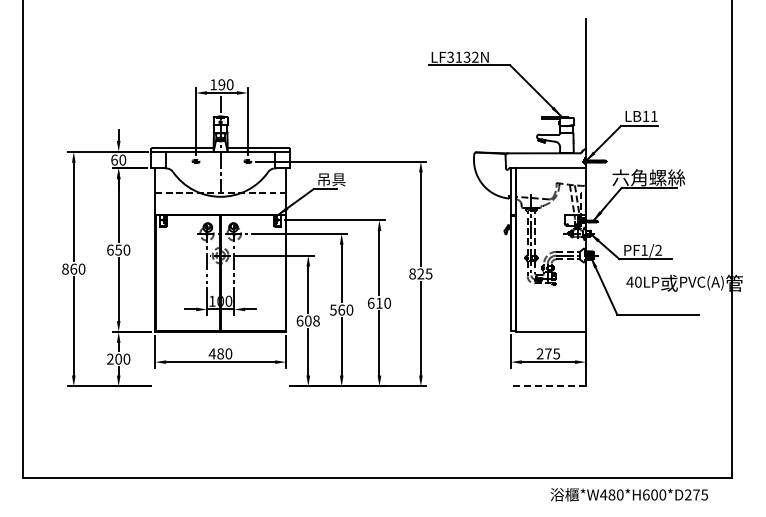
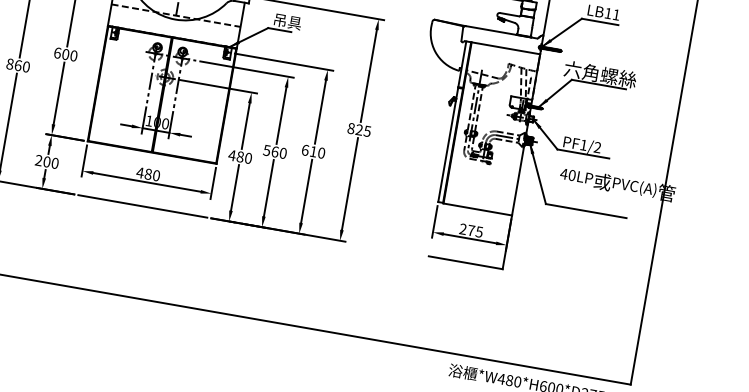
text: (118, 249) -> (65, 53), 650 -> 600
text: (307, 320) -> (239, 156), 608 -> 480
line: (220, 386) -> (142, 206), added
line: (547, 386) -> (464, 262), dashed -> solid

